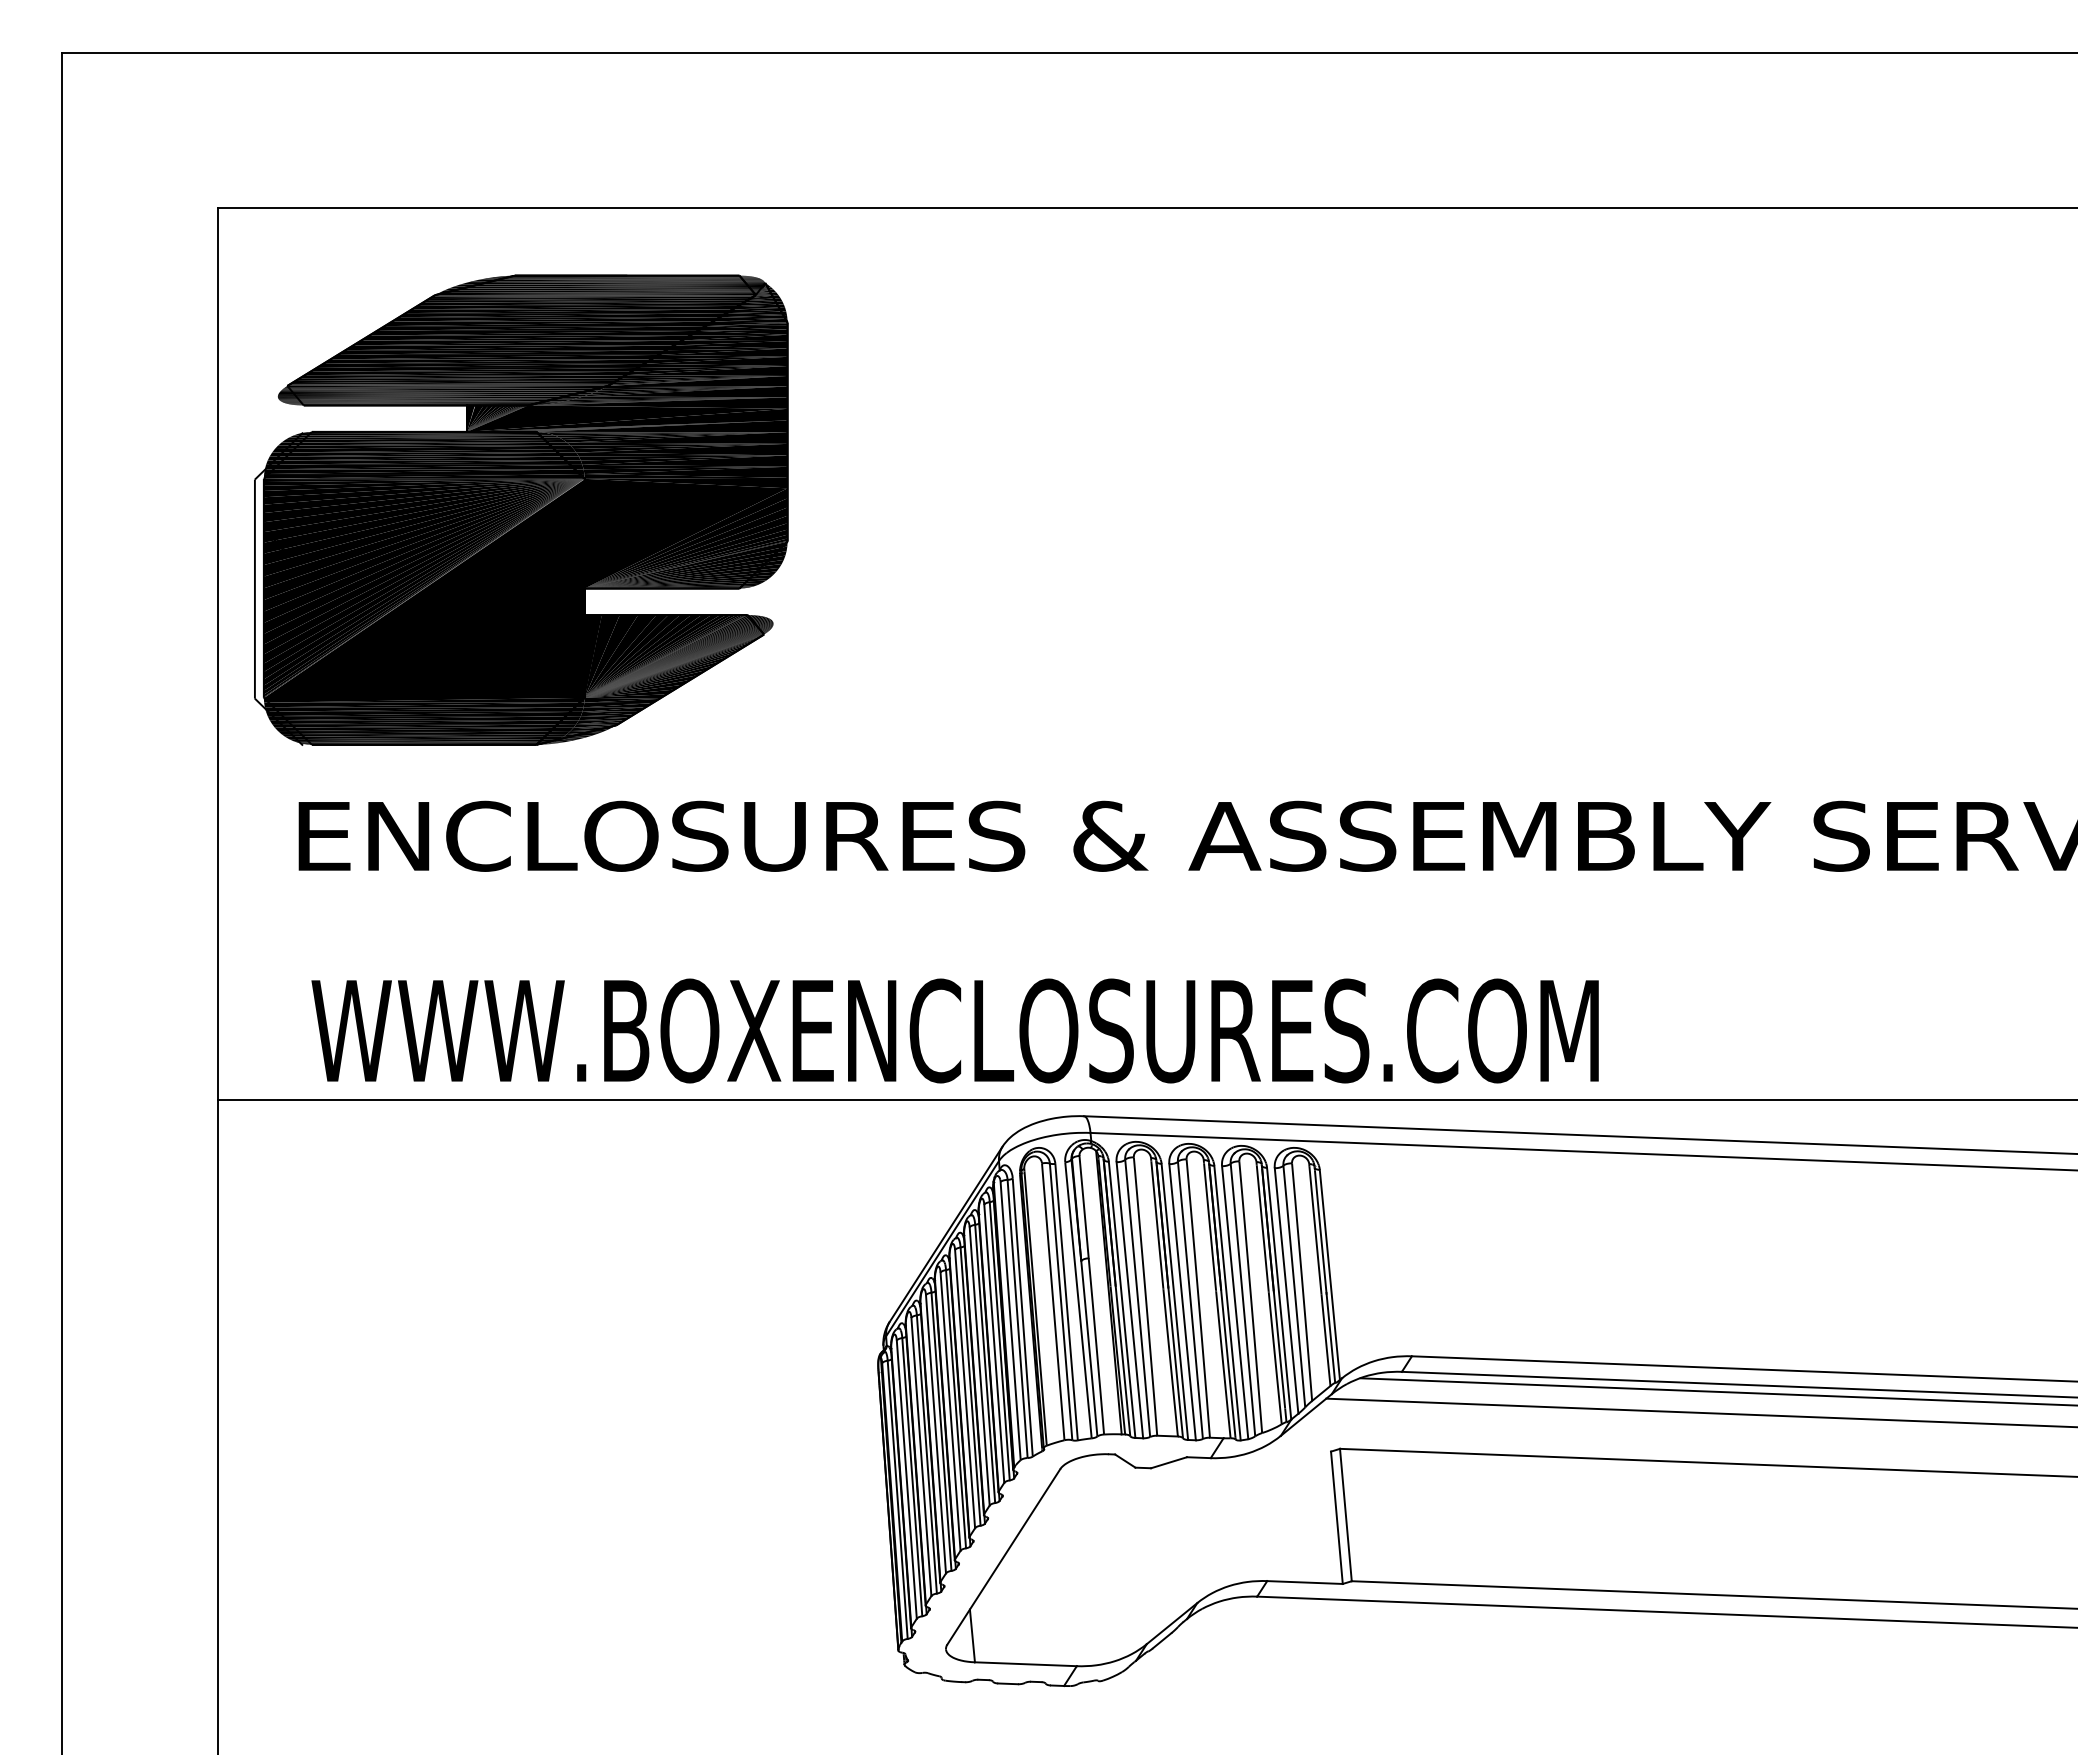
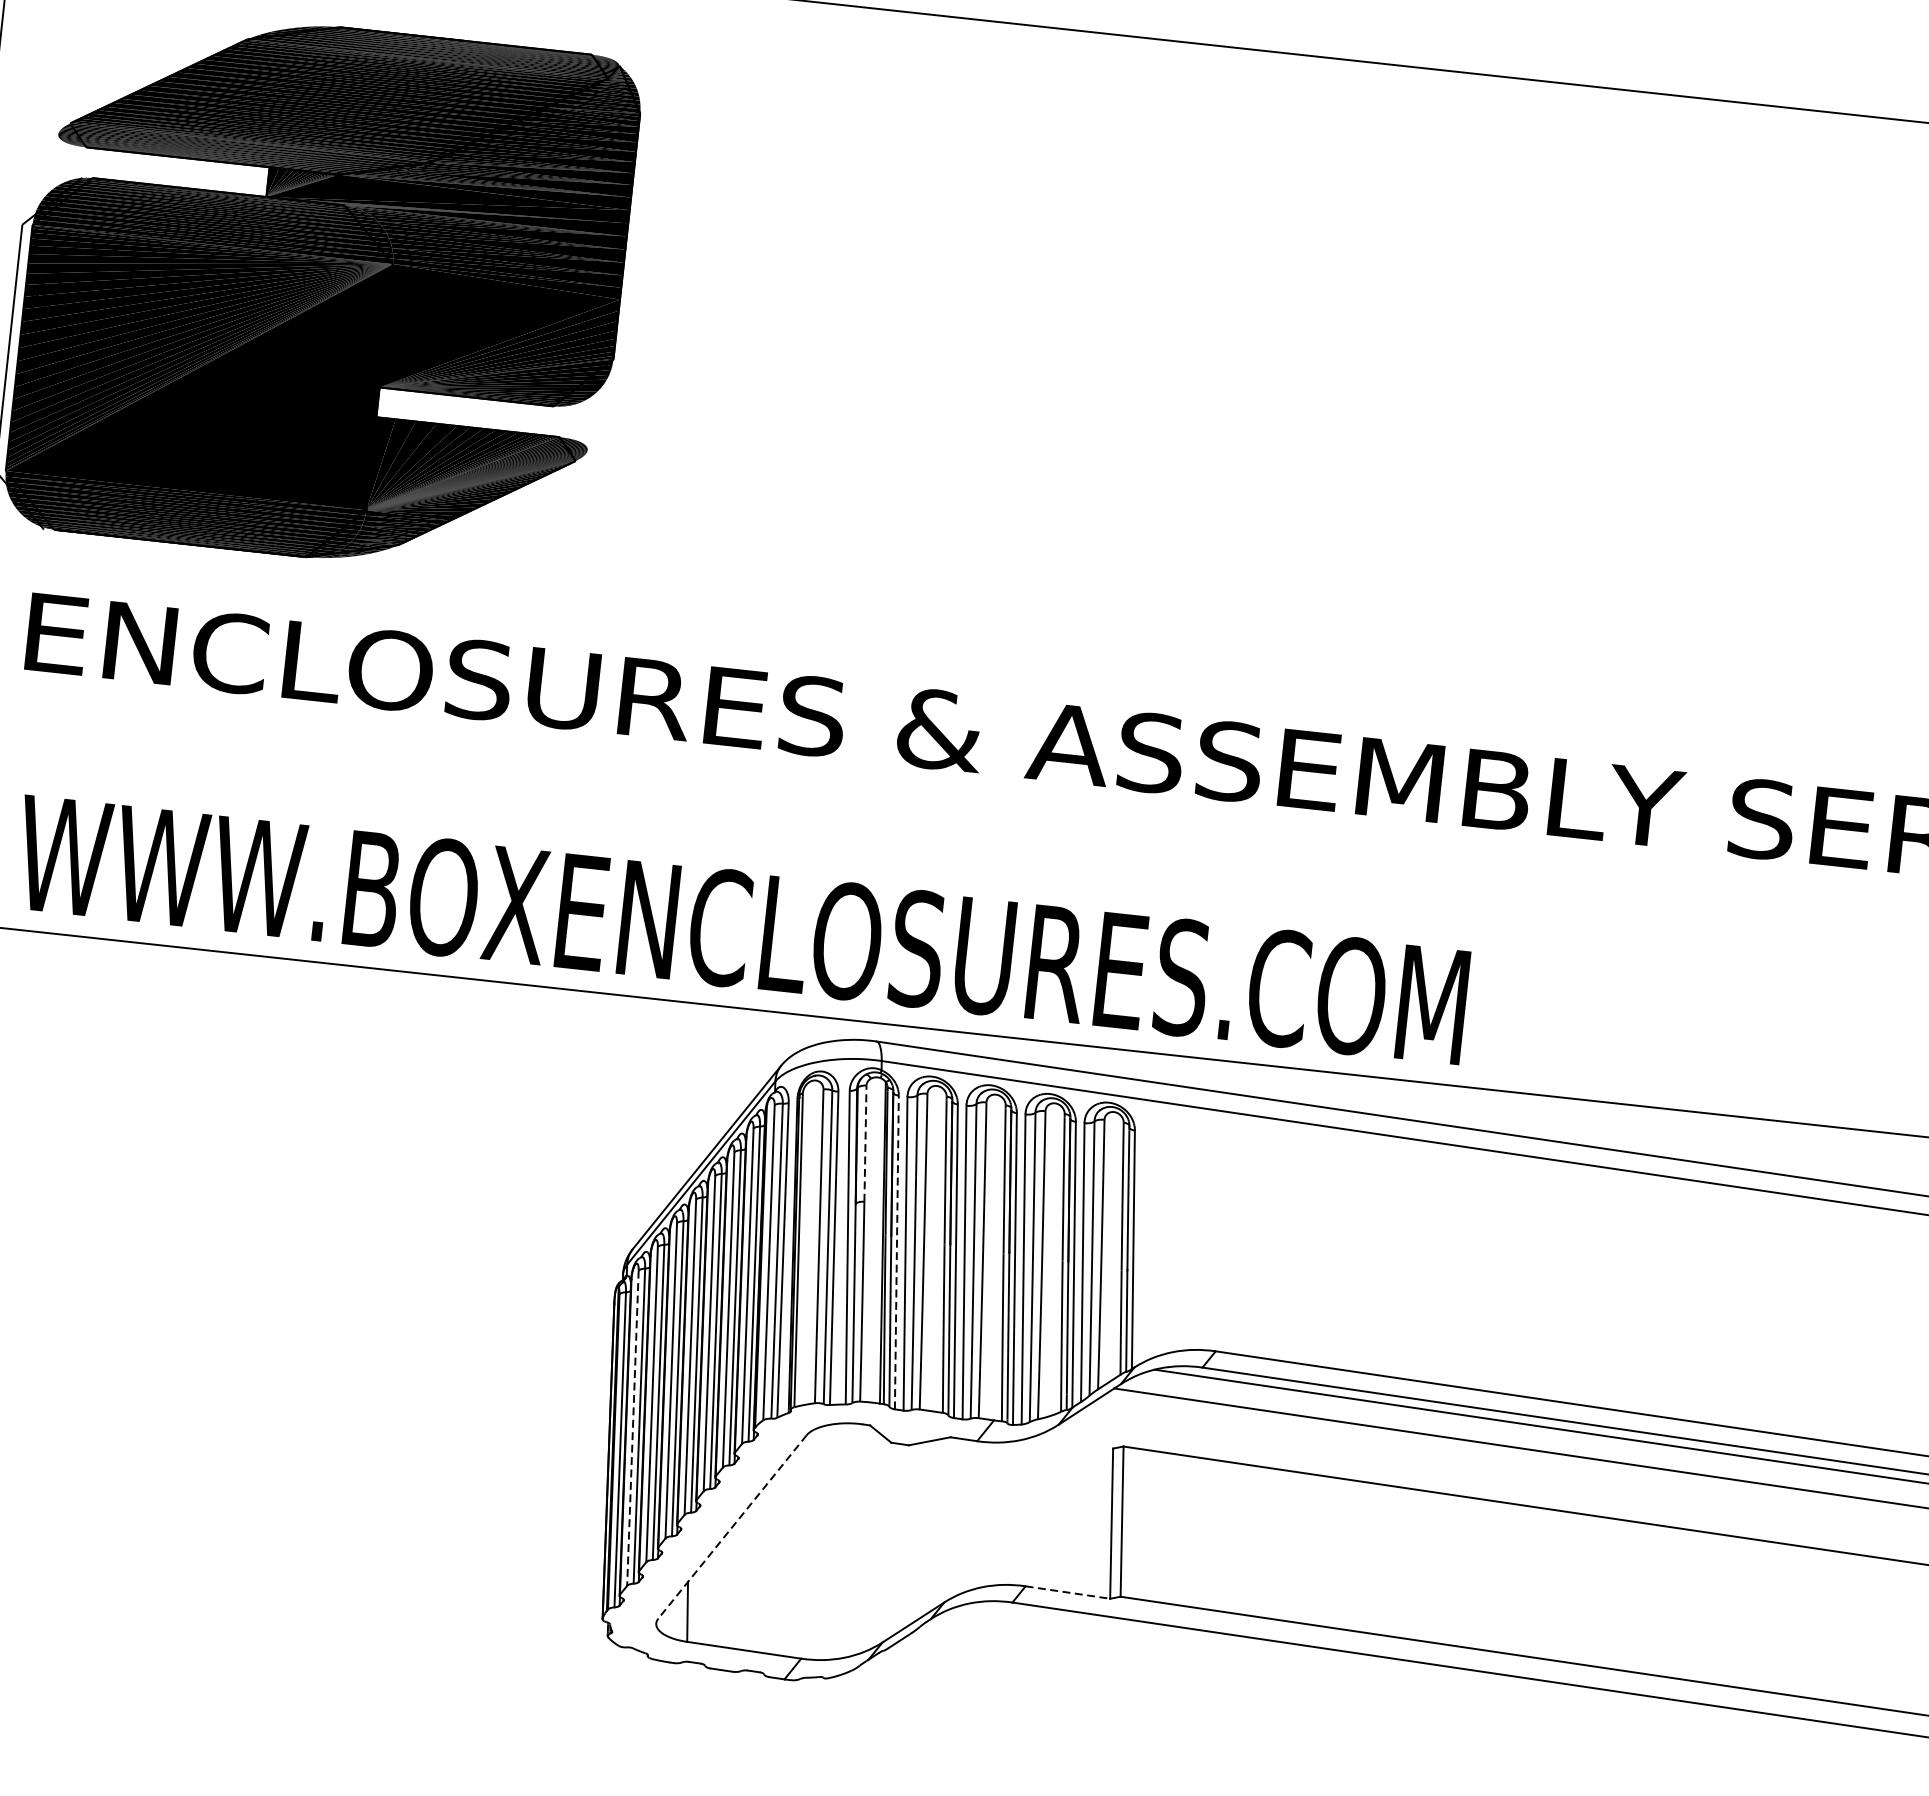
line: (1084, 1206) -> (865, 1142), solid -> dashed
line: (1122, 1299) -> (897, 1252), solid -> dashed
line: (906, 1480) -> (632, 1429), solid -> dashed
line: (1003, 1557) -> (732, 1527), solid -> dashed
line: (1305, 1582) -> (1068, 1592), solid -> dashed

